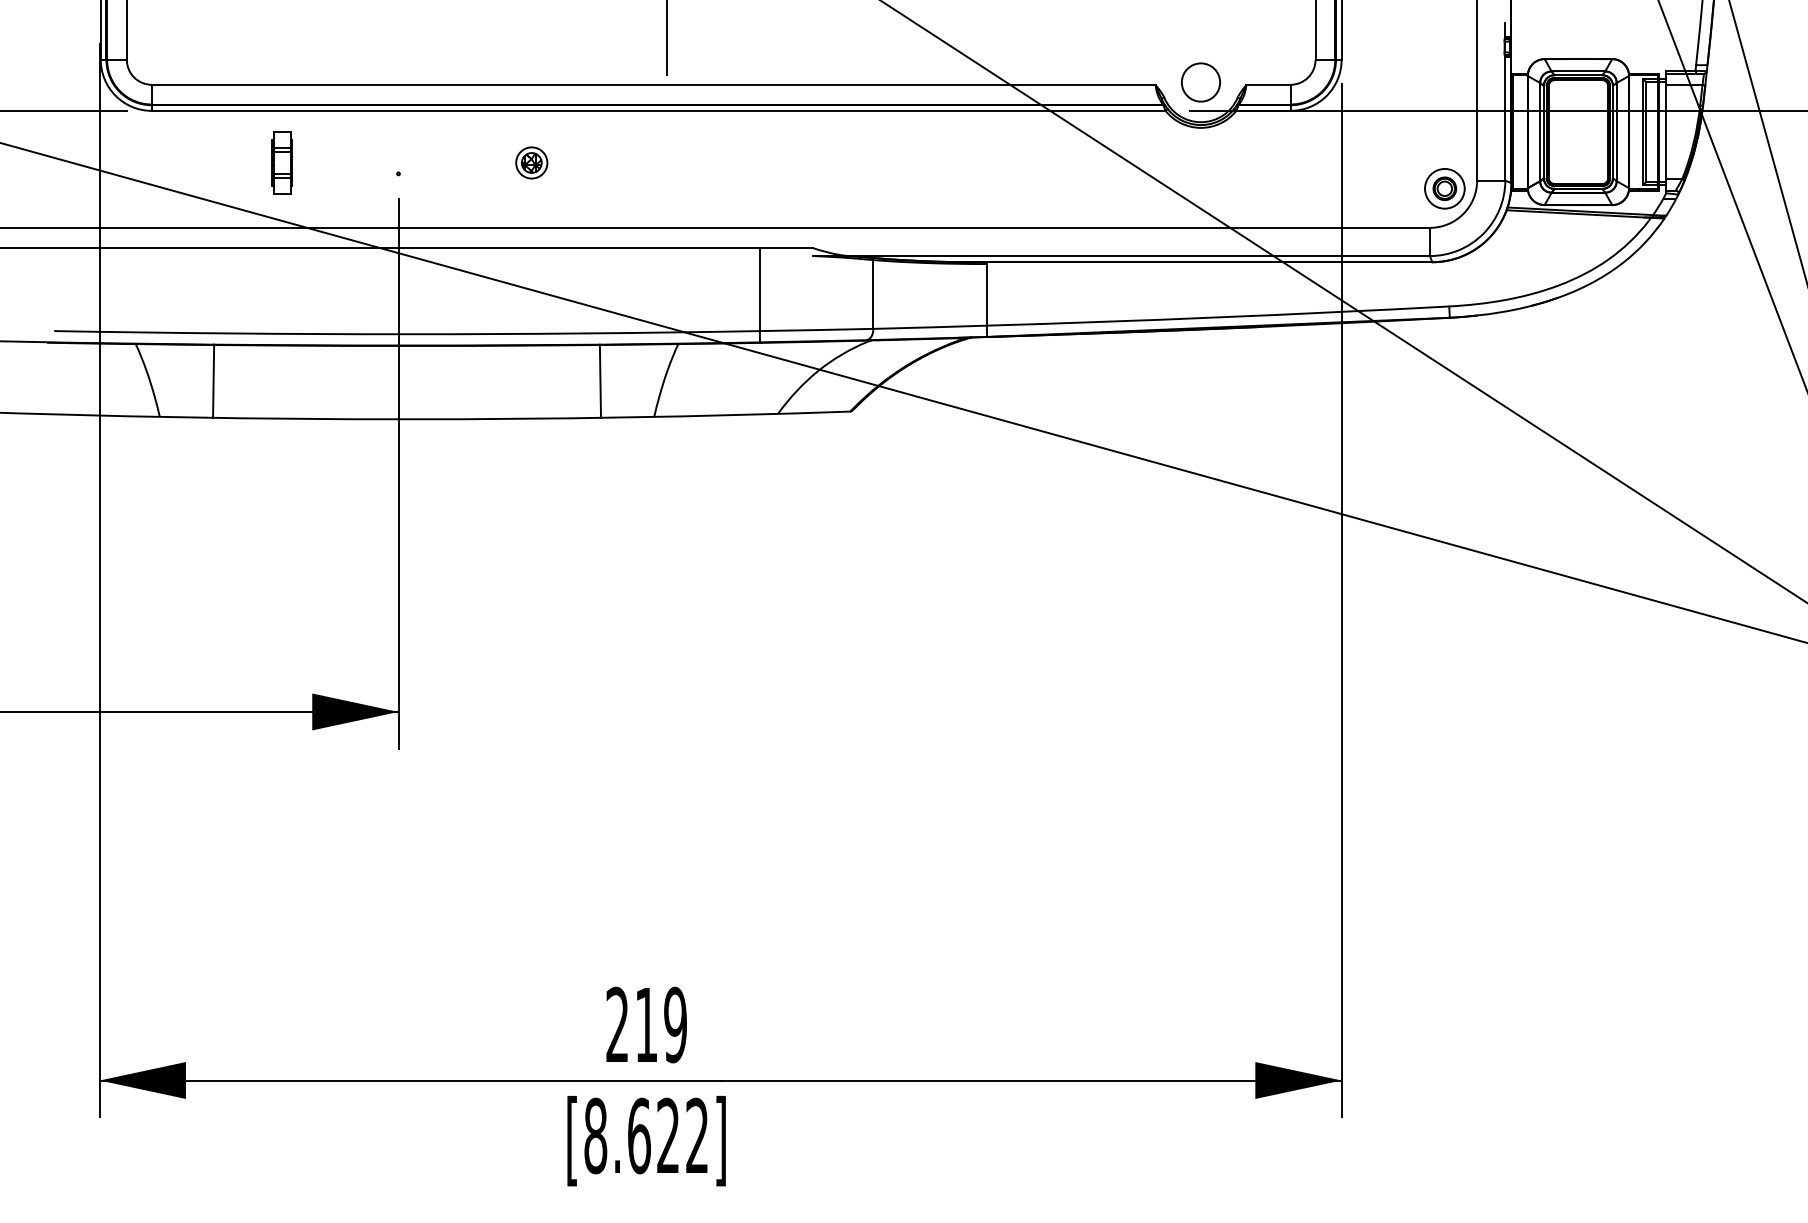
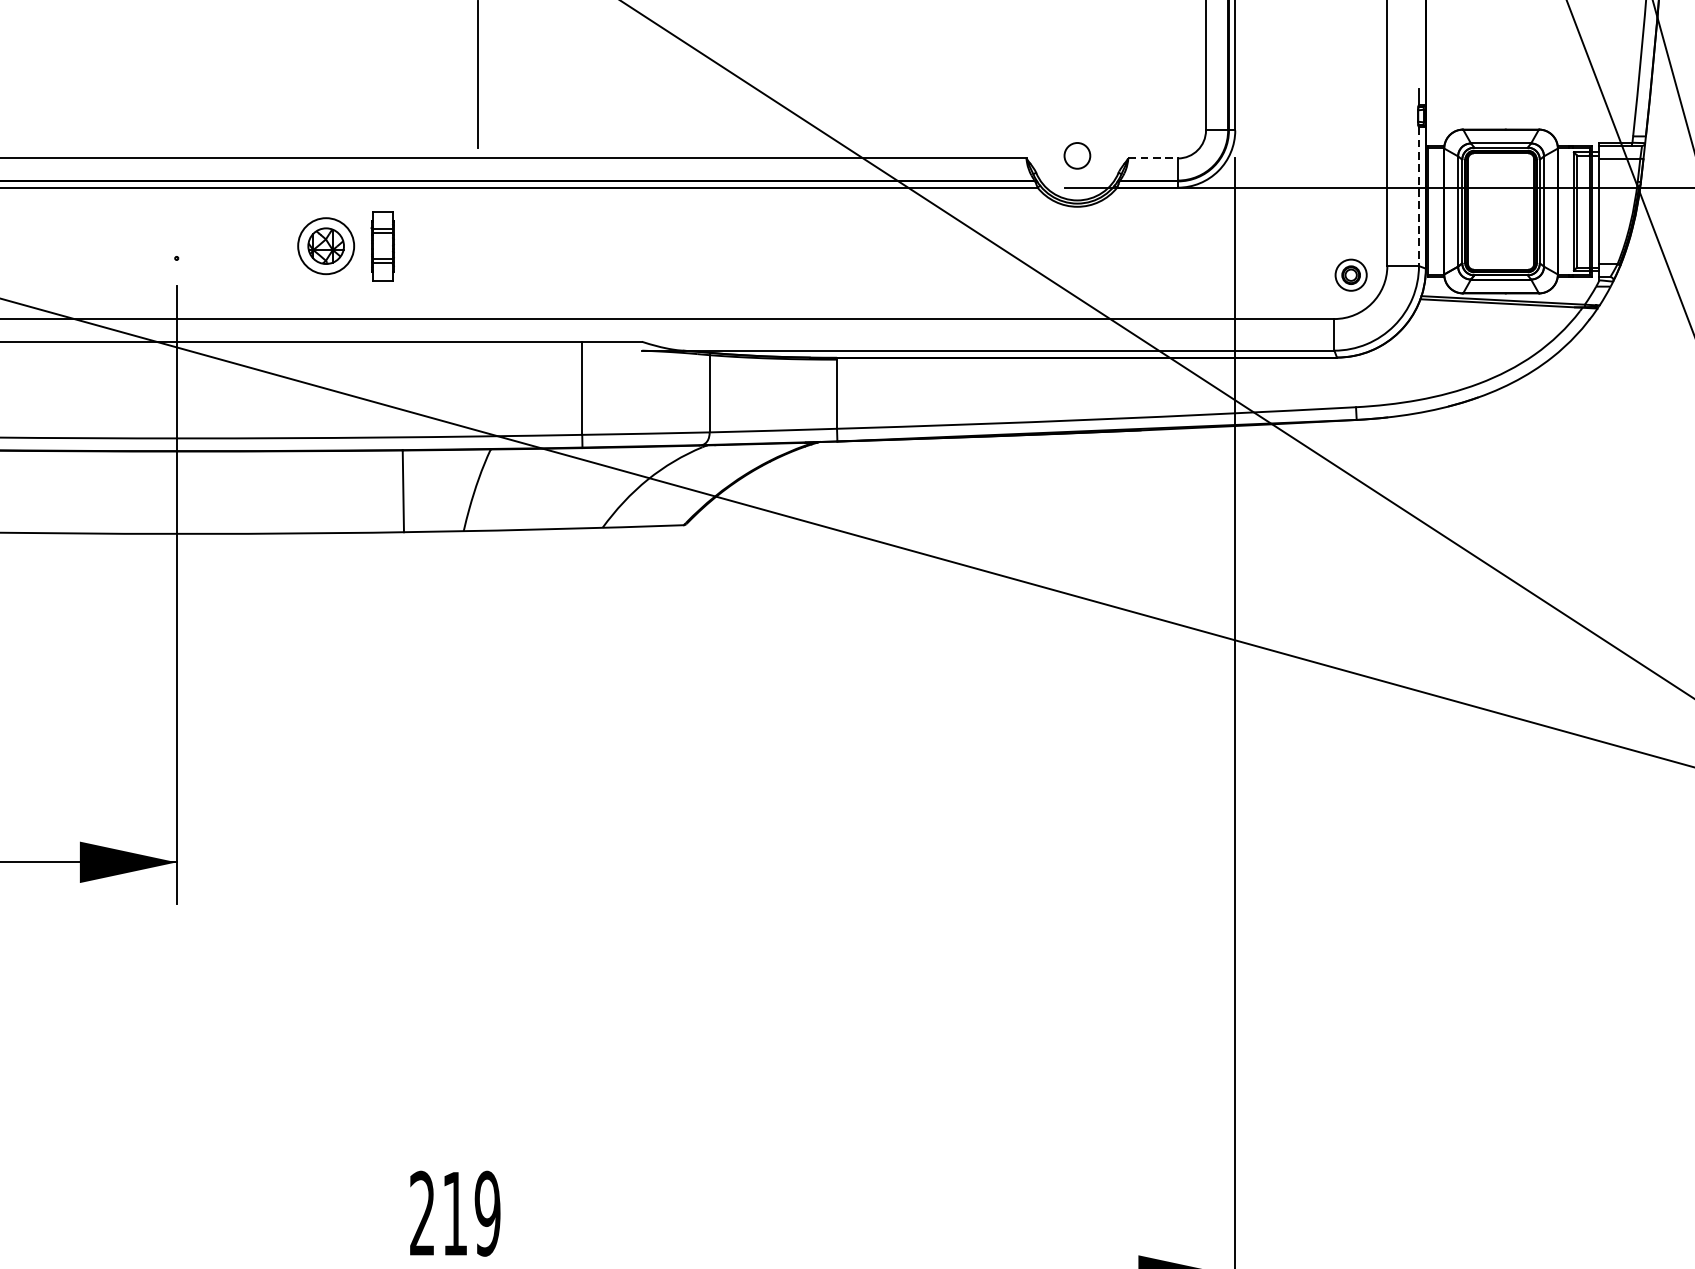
circle: (1200, 82) -> (1076, 155), size x0.6
line: (1268, 84) -> (1153, 158), solid -> dashed
line: (1505, 118) -> (1419, 196), solid -> dashed
part: (281, 162) -> (382, 245), moved
part: (531, 162) -> (325, 245), size x1.6
part: (1444, 188) -> (1350, 274), size x0.7

